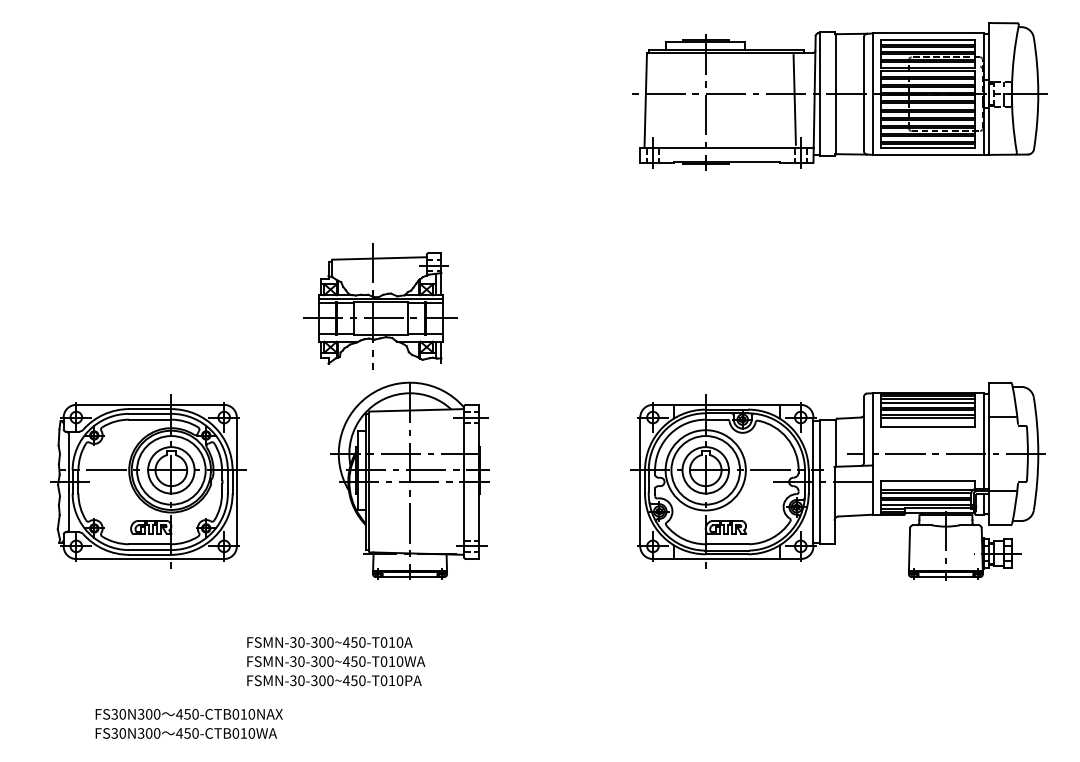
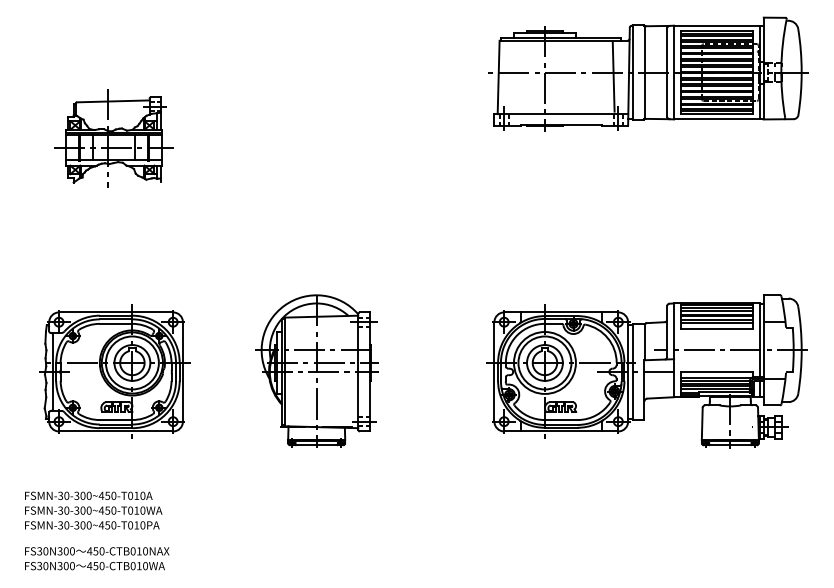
part: (380, 306) -> (113, 138), moved
text: (335, 661) -> (93, 510), moved
text: (189, 723) -> (97, 558), moved

